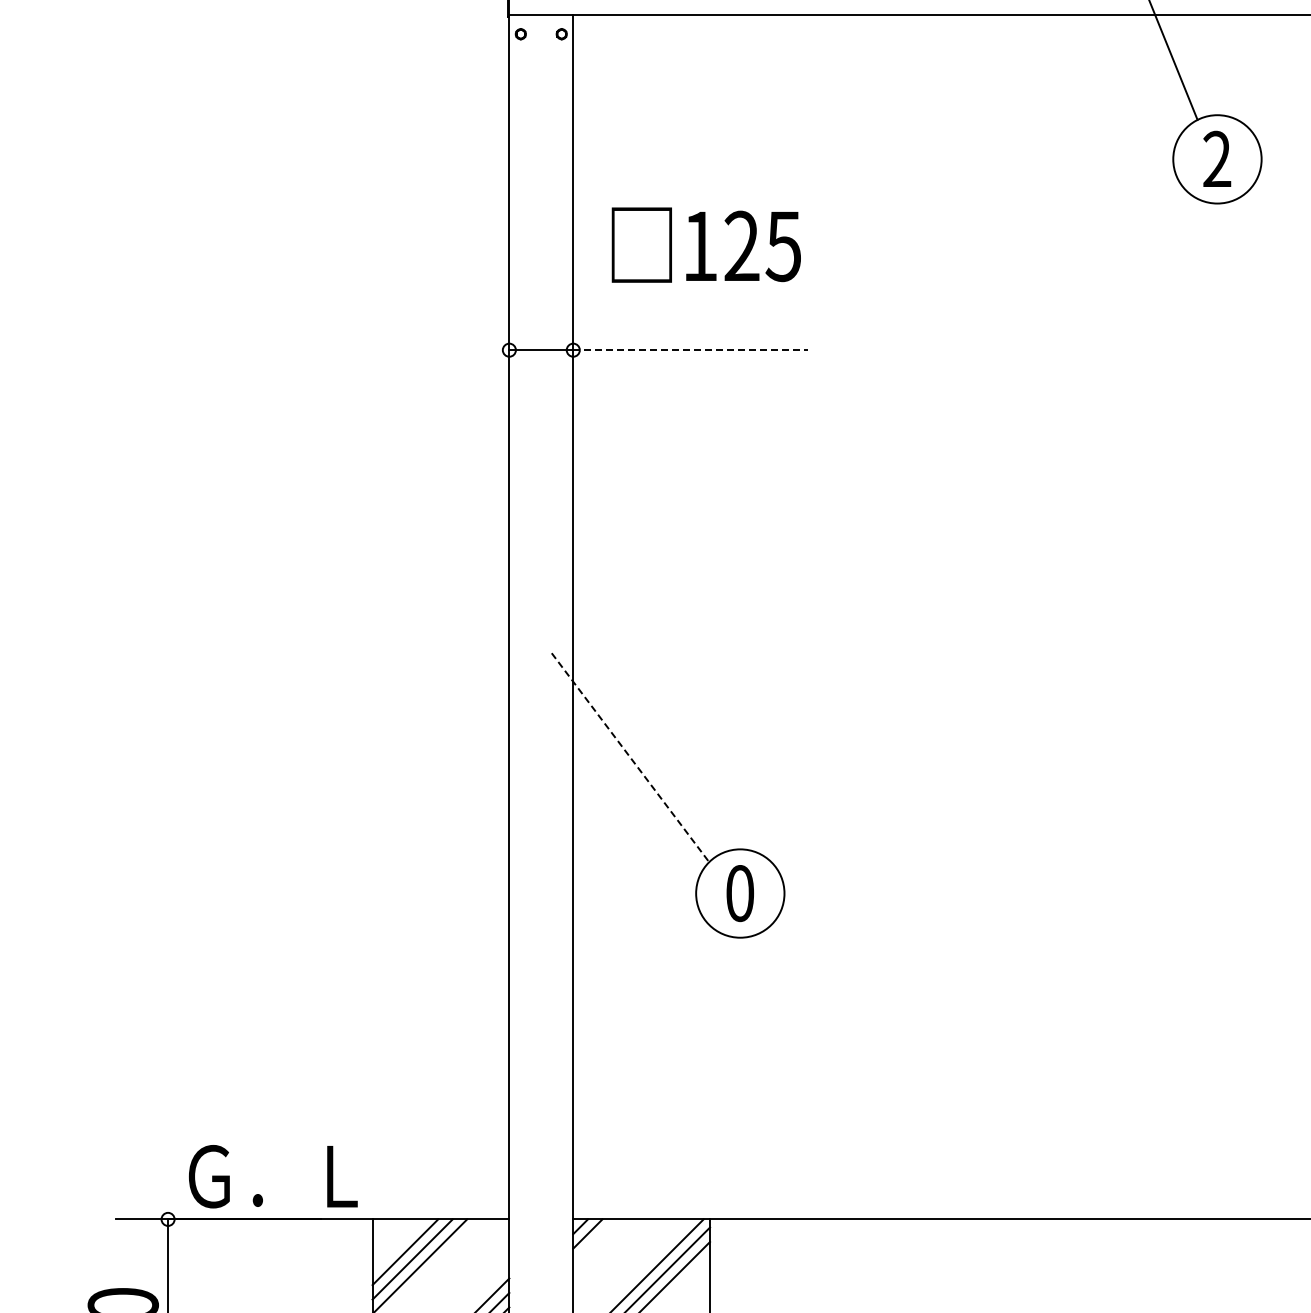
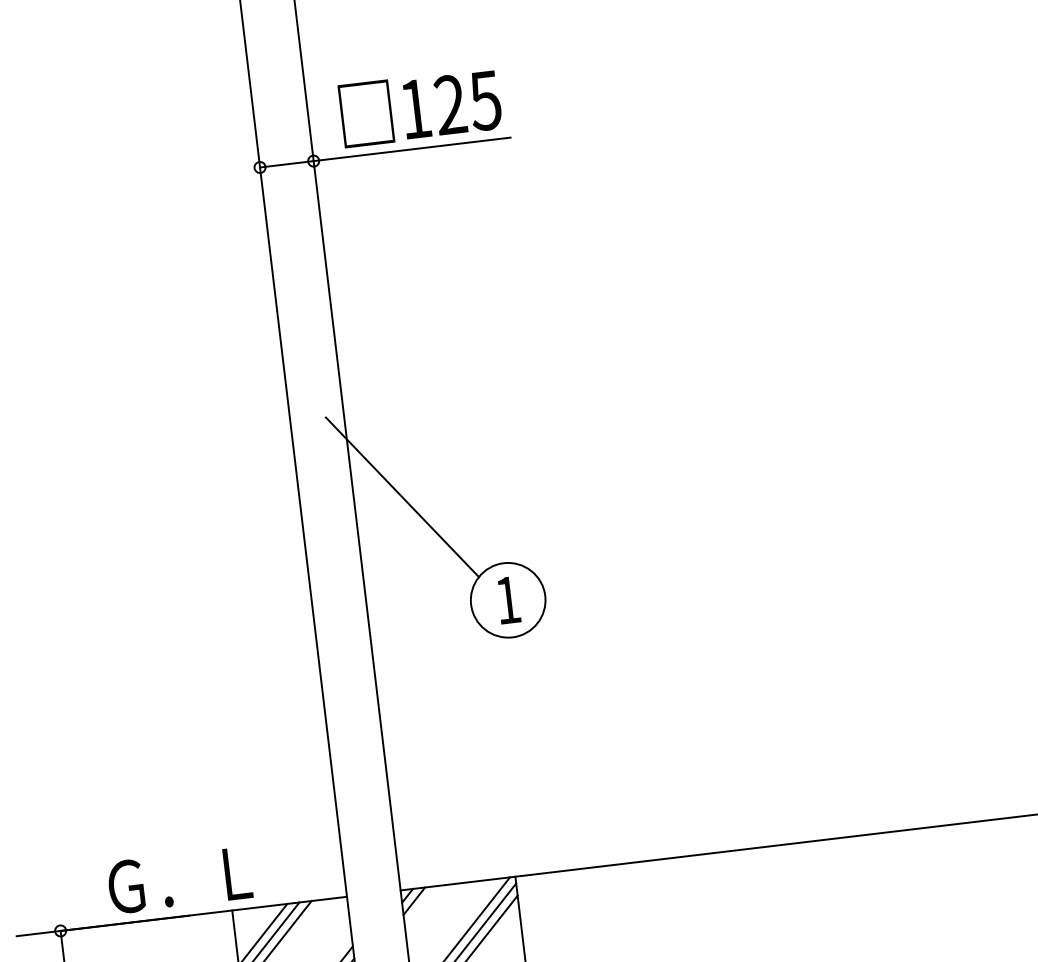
text: (705, 244) -> (419, 107), moved
line: (691, 350) -> (412, 149), dashed -> solid
line: (630, 757) -> (402, 497), dashed -> solid
text: (740, 893) -> (508, 600), 0 -> 1
text: (273, 1176) -> (180, 880), moved

